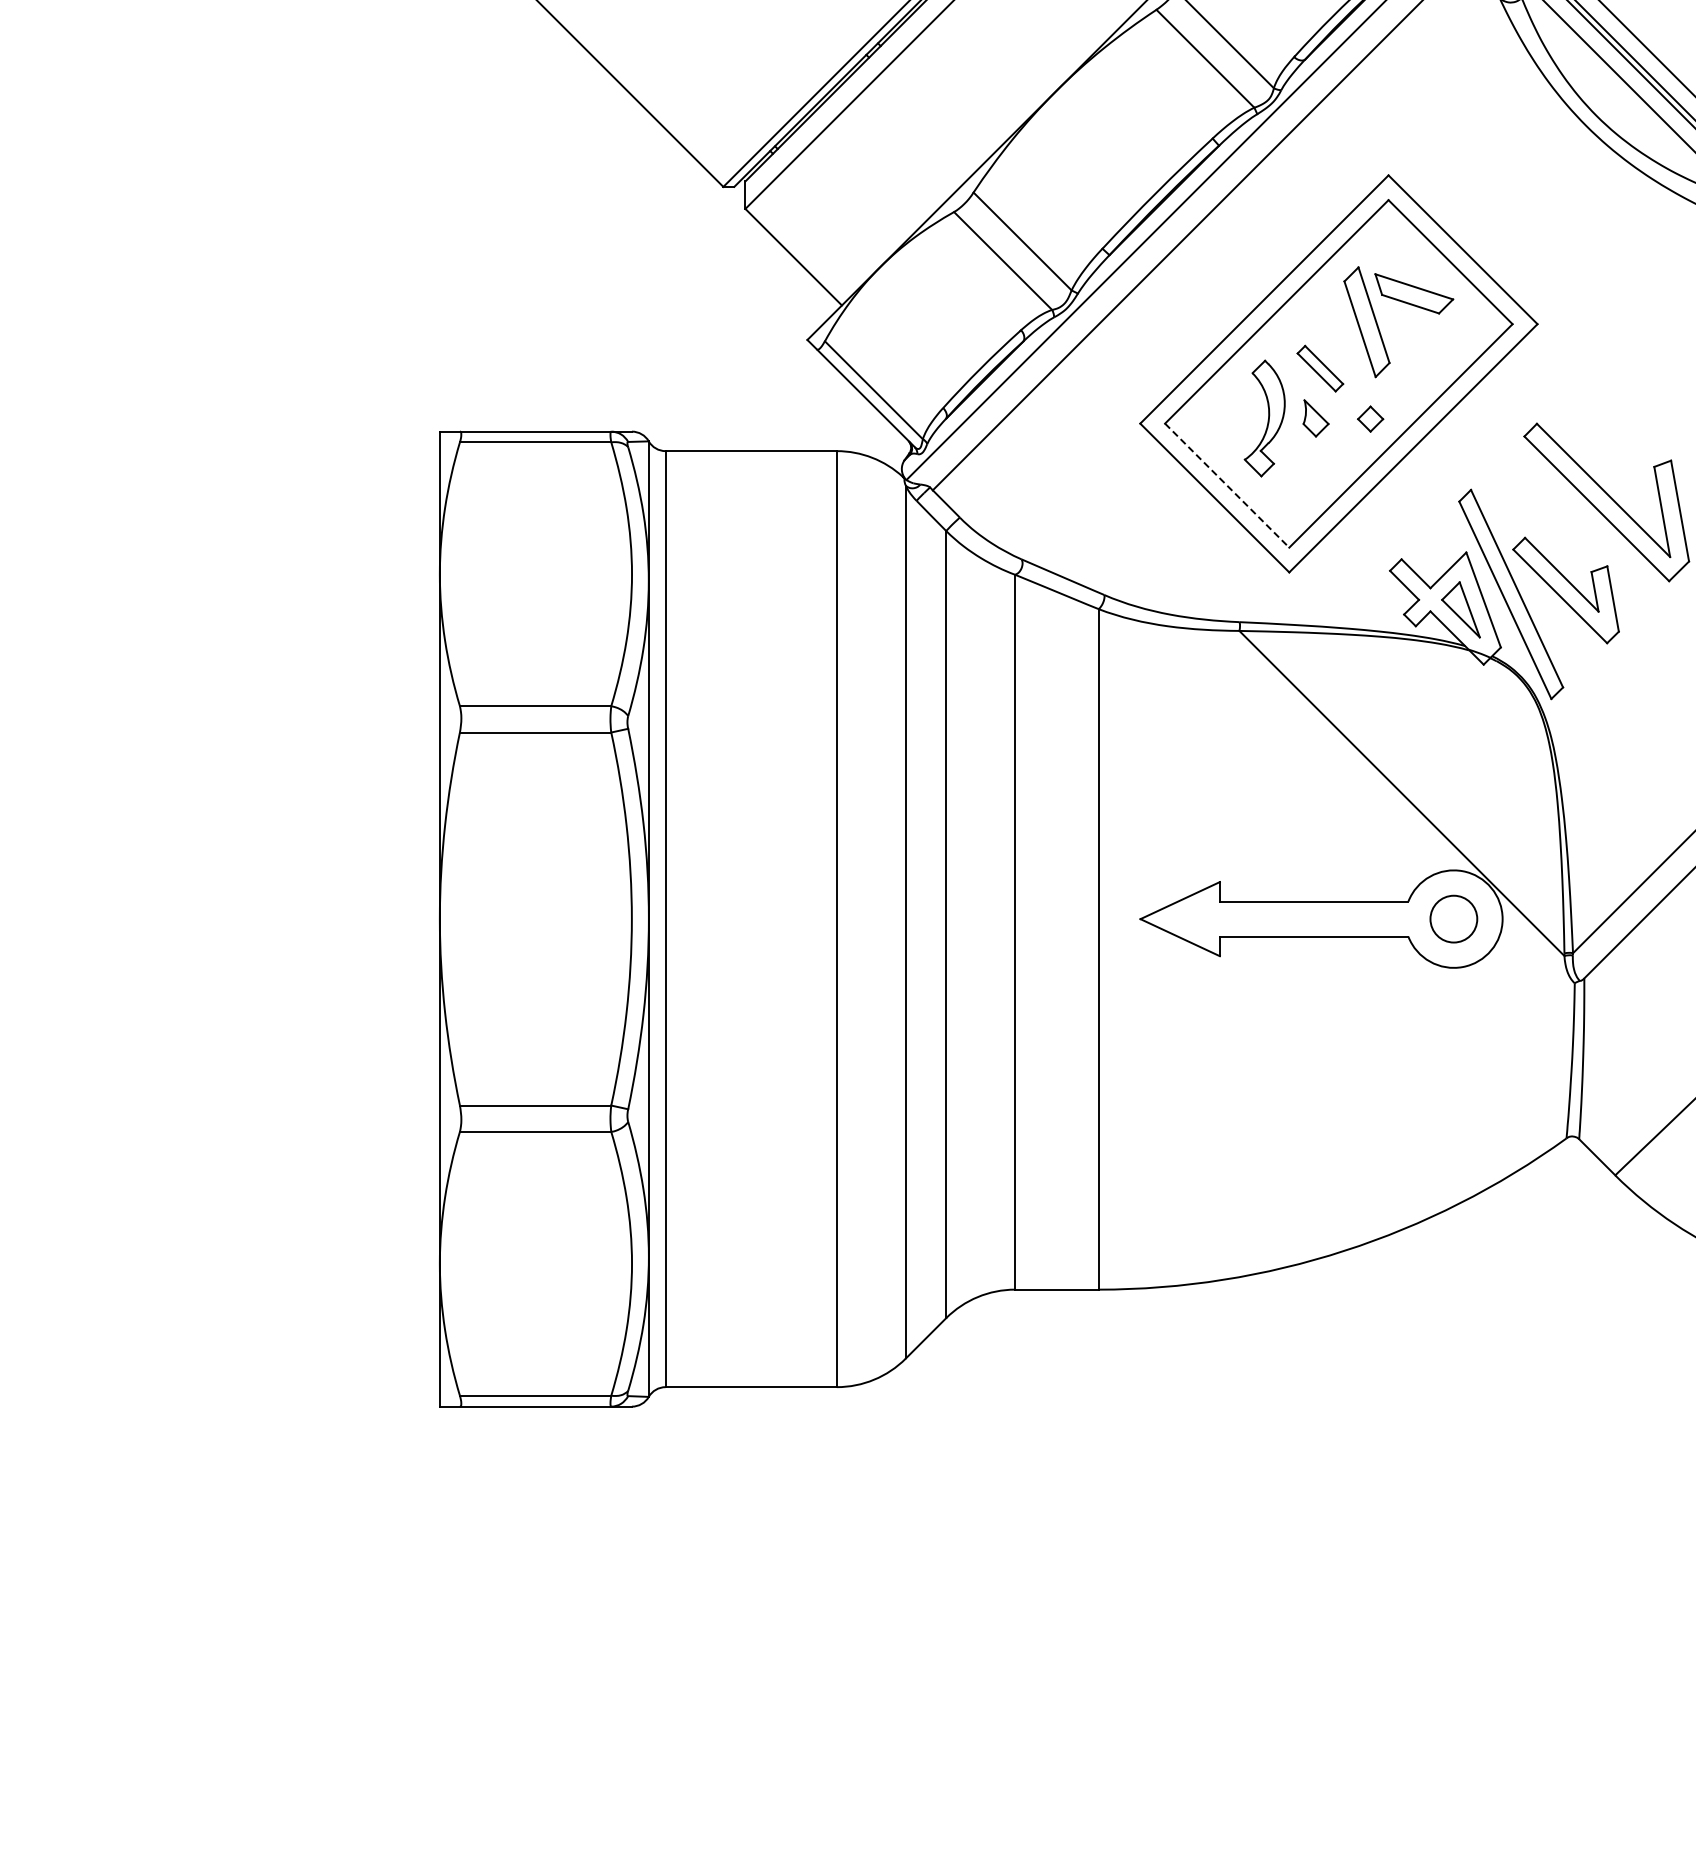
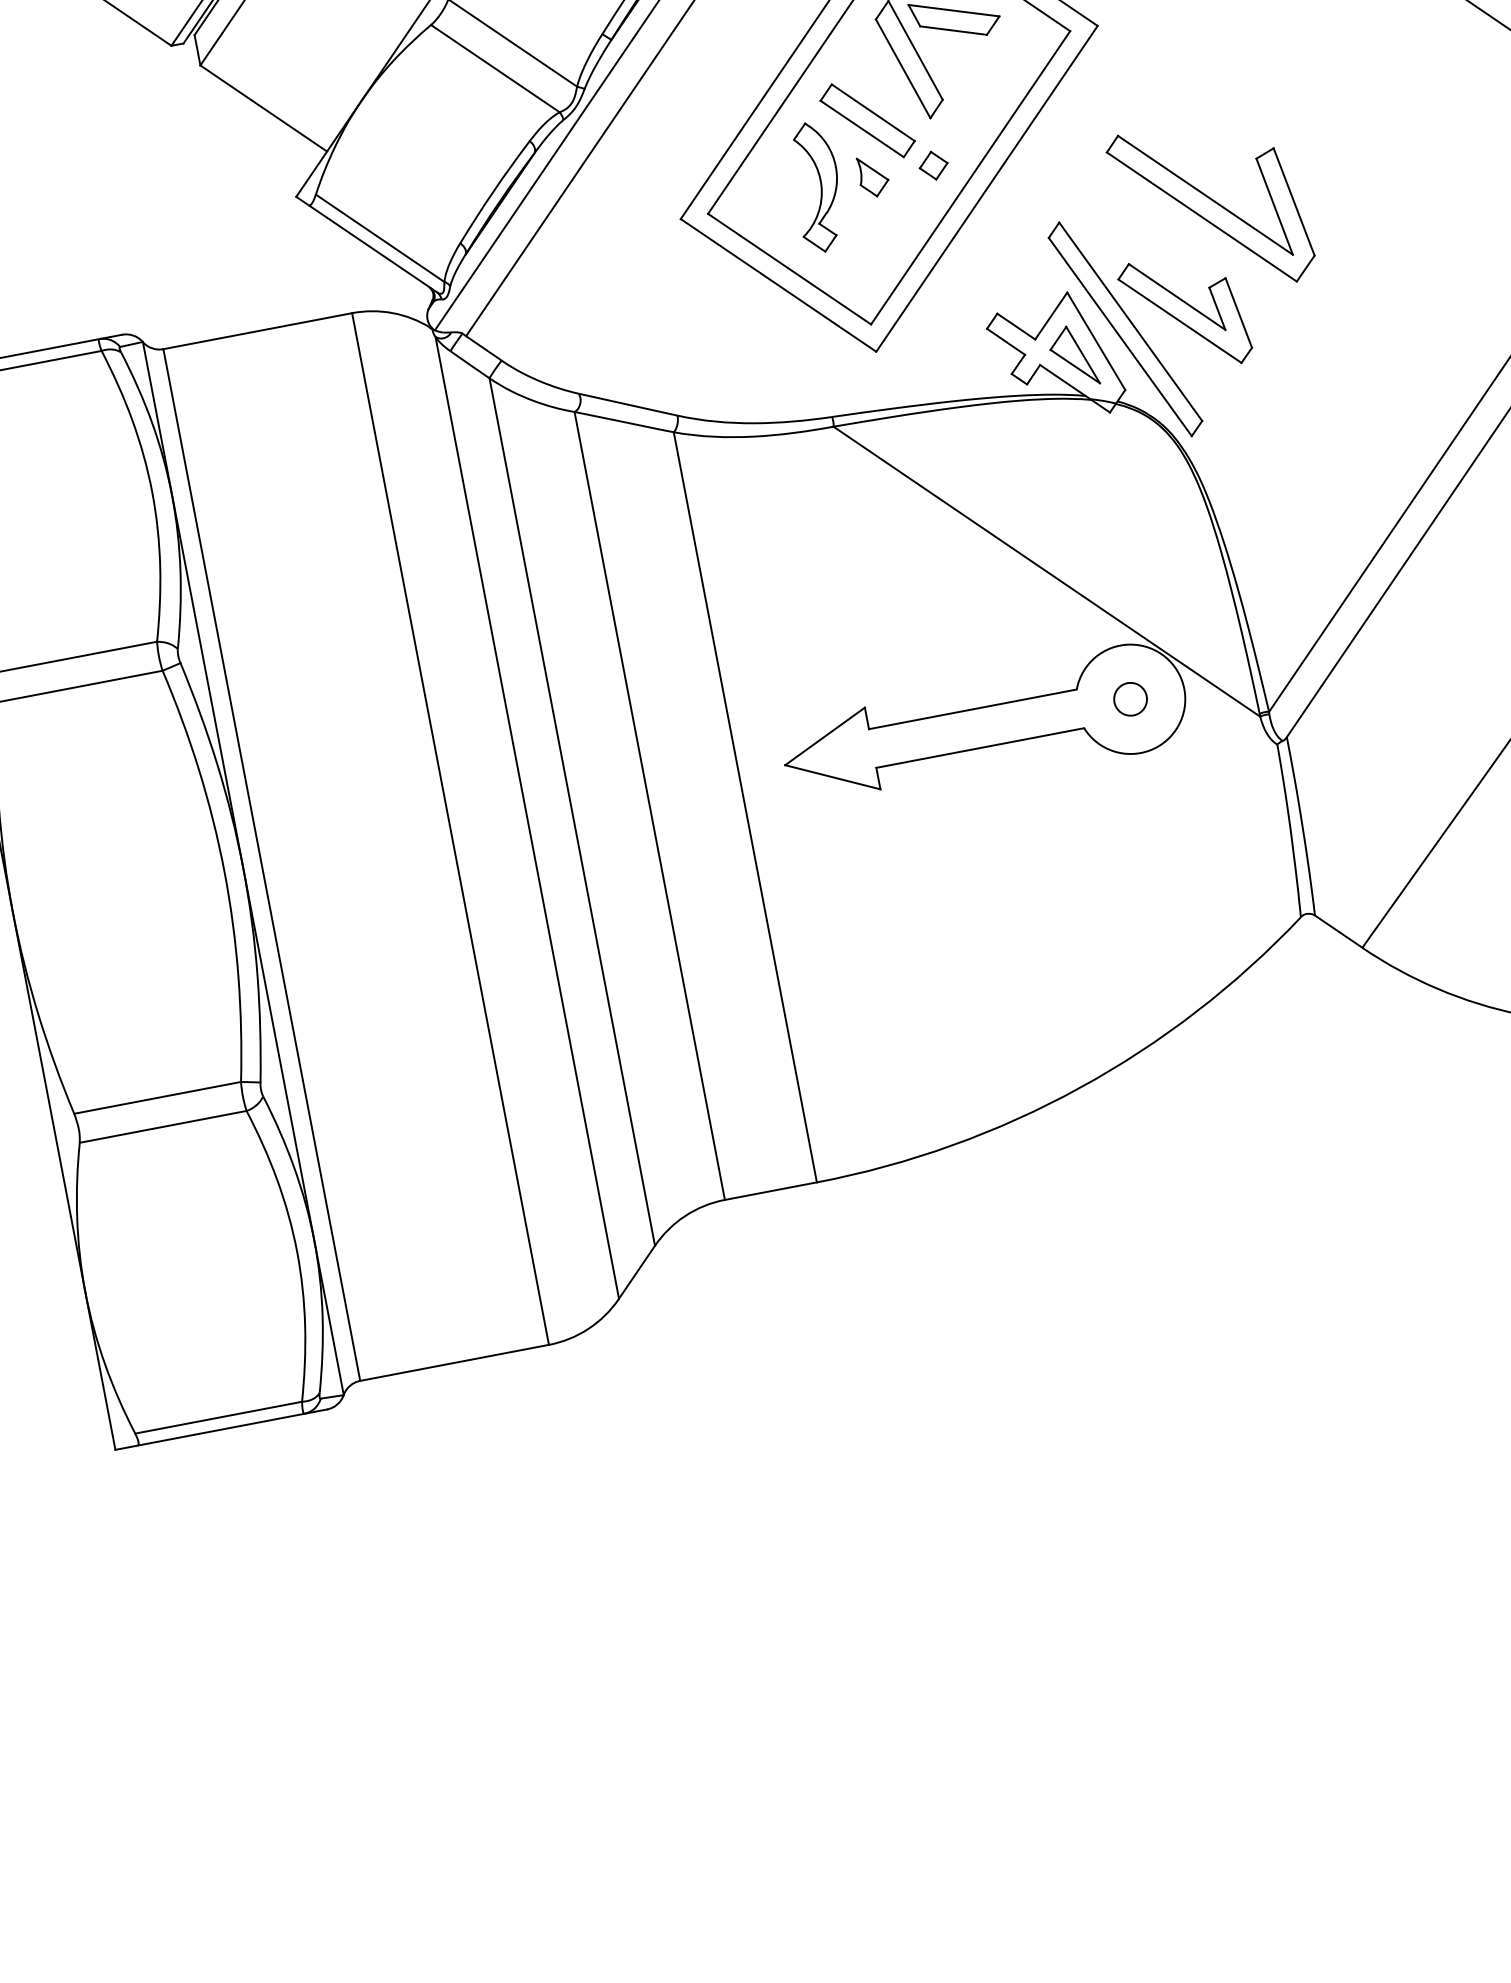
part: (1320, 368) -> (867, 120), size x1.67
line: (1227, 485) -> (789, 268), dashed -> solid
circle: (1453, 918) -> (1130, 698), size x0.62

